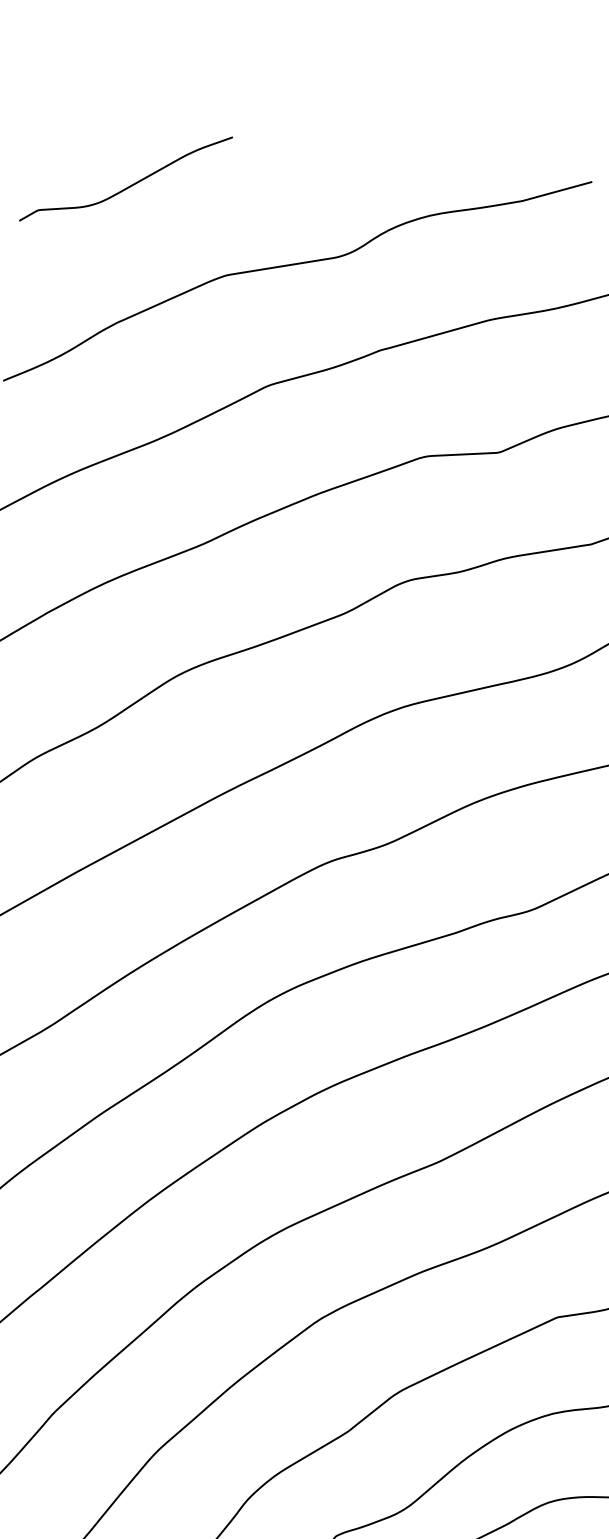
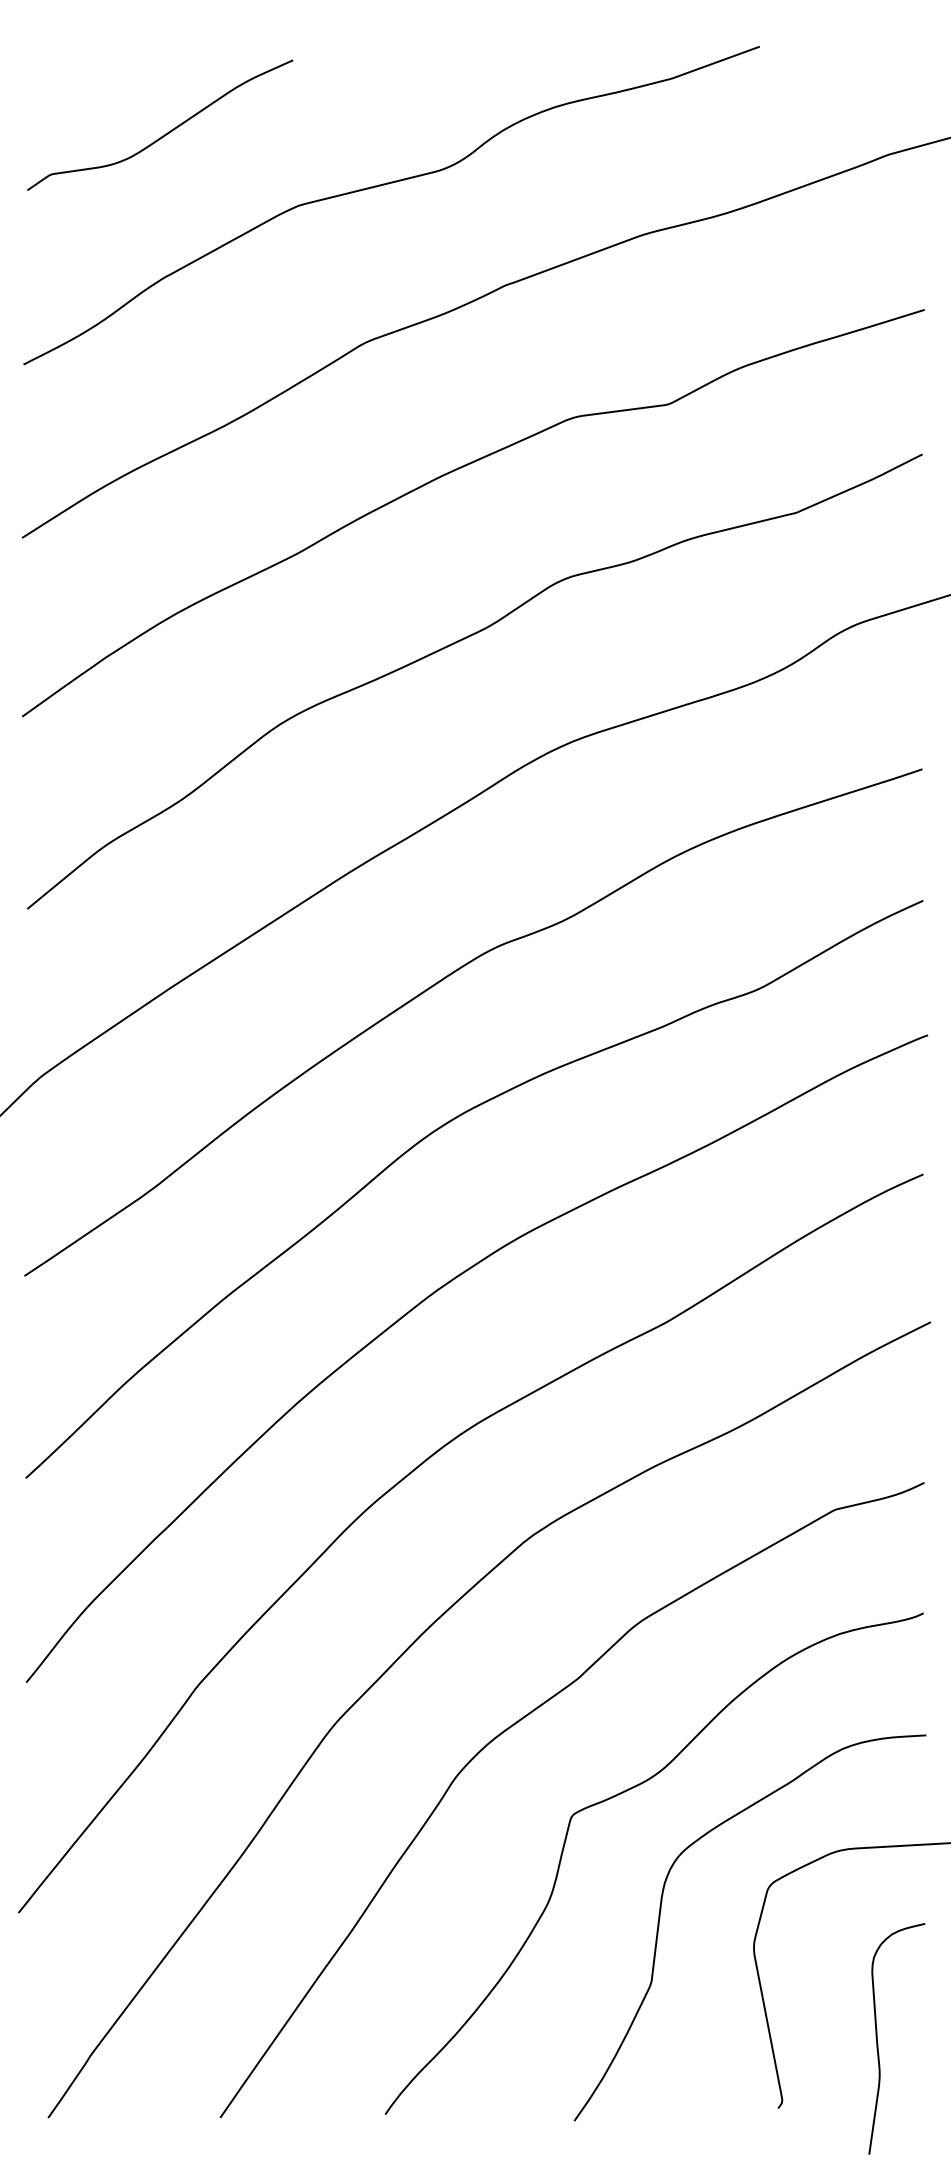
curve: (129, 185) -> (165, 133), moved

